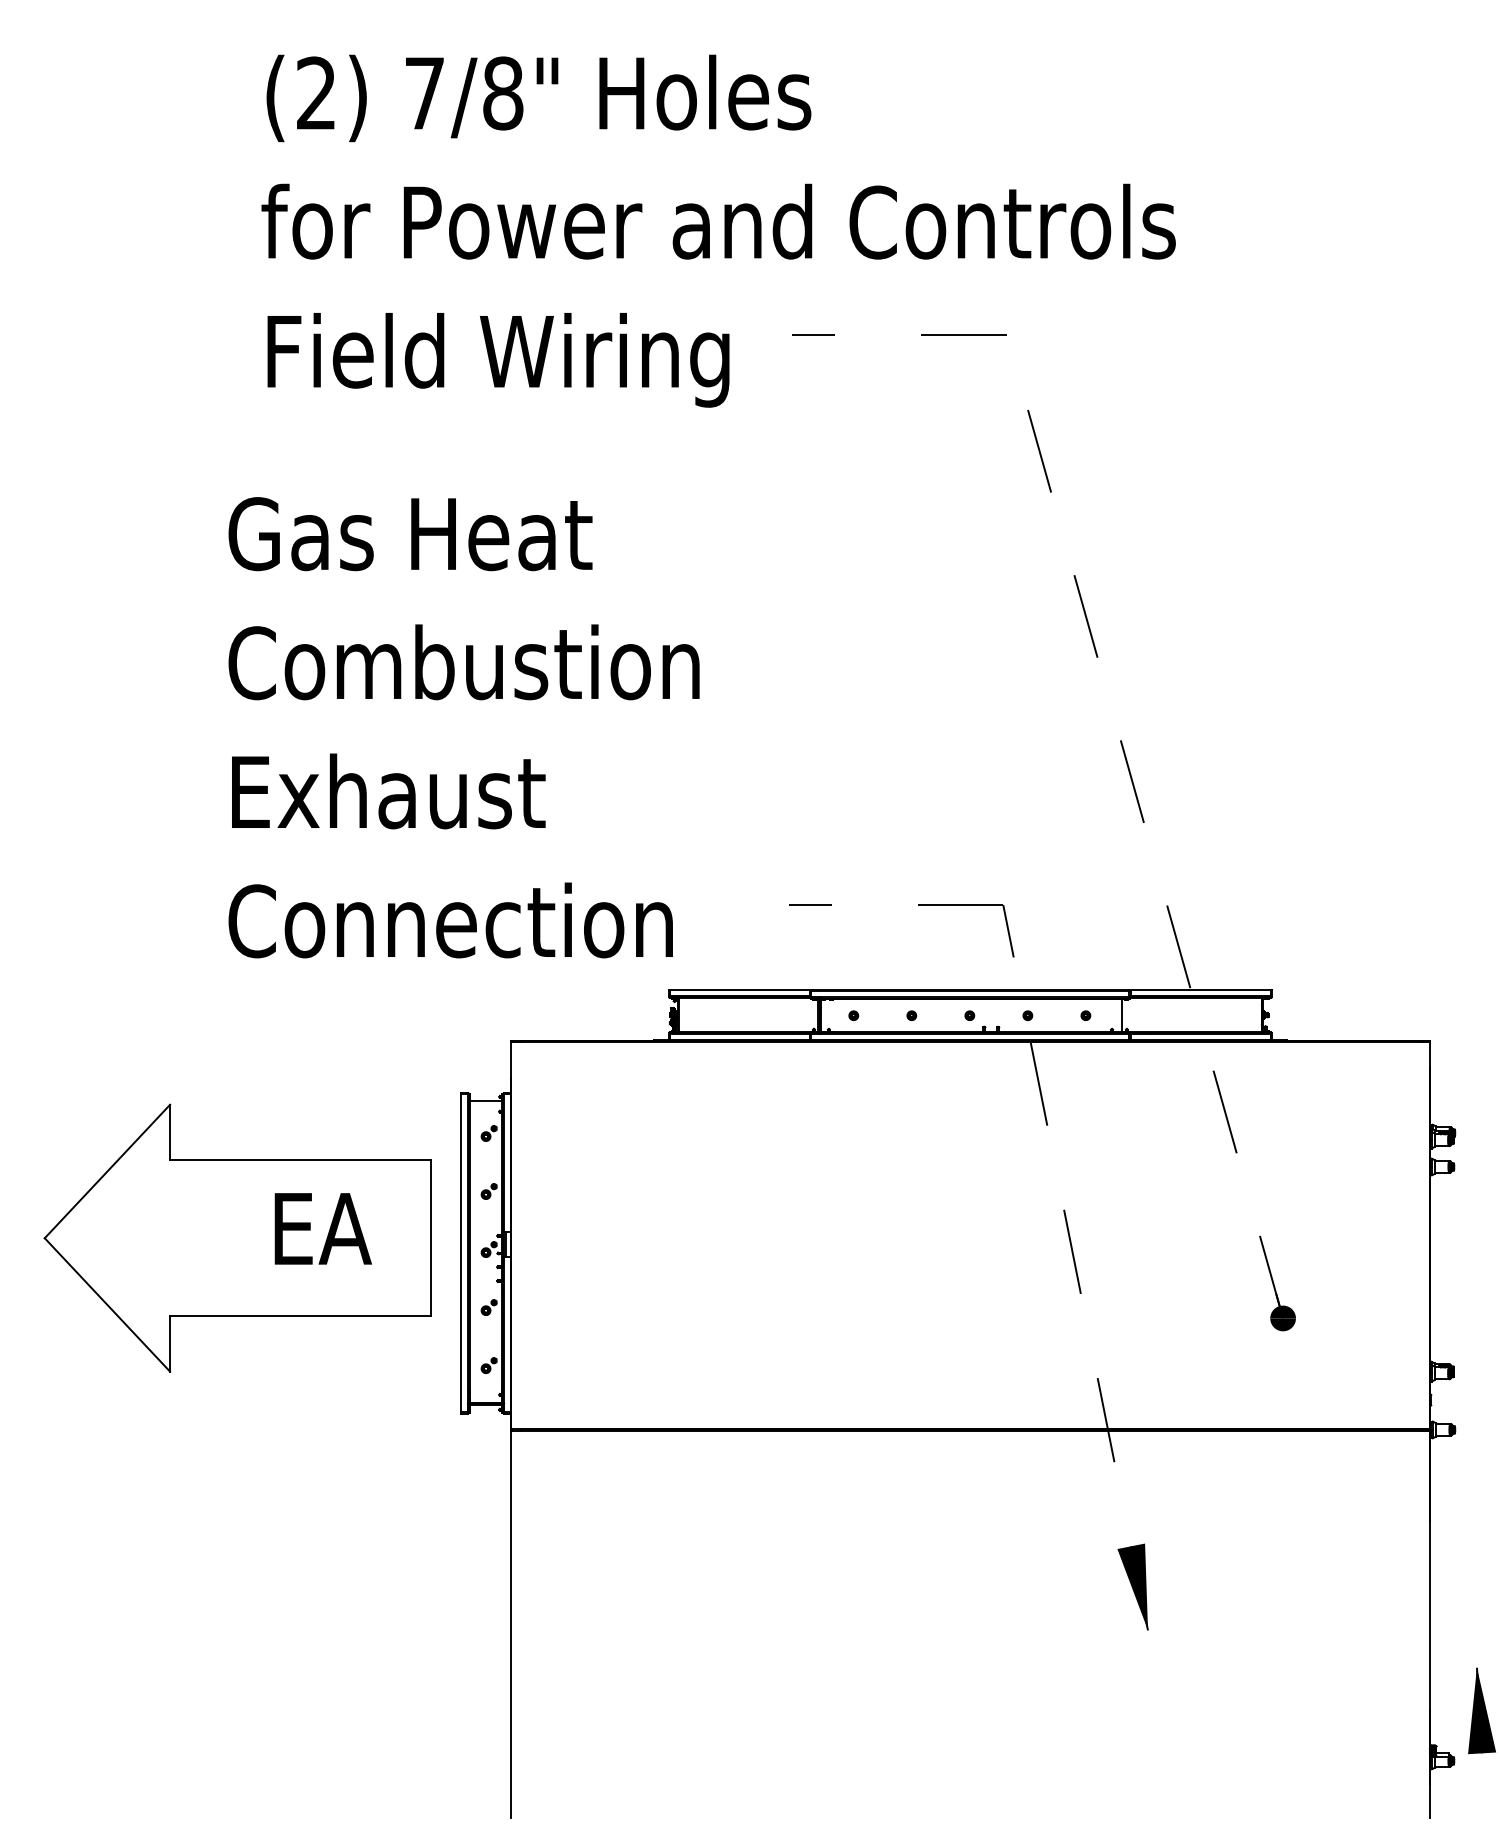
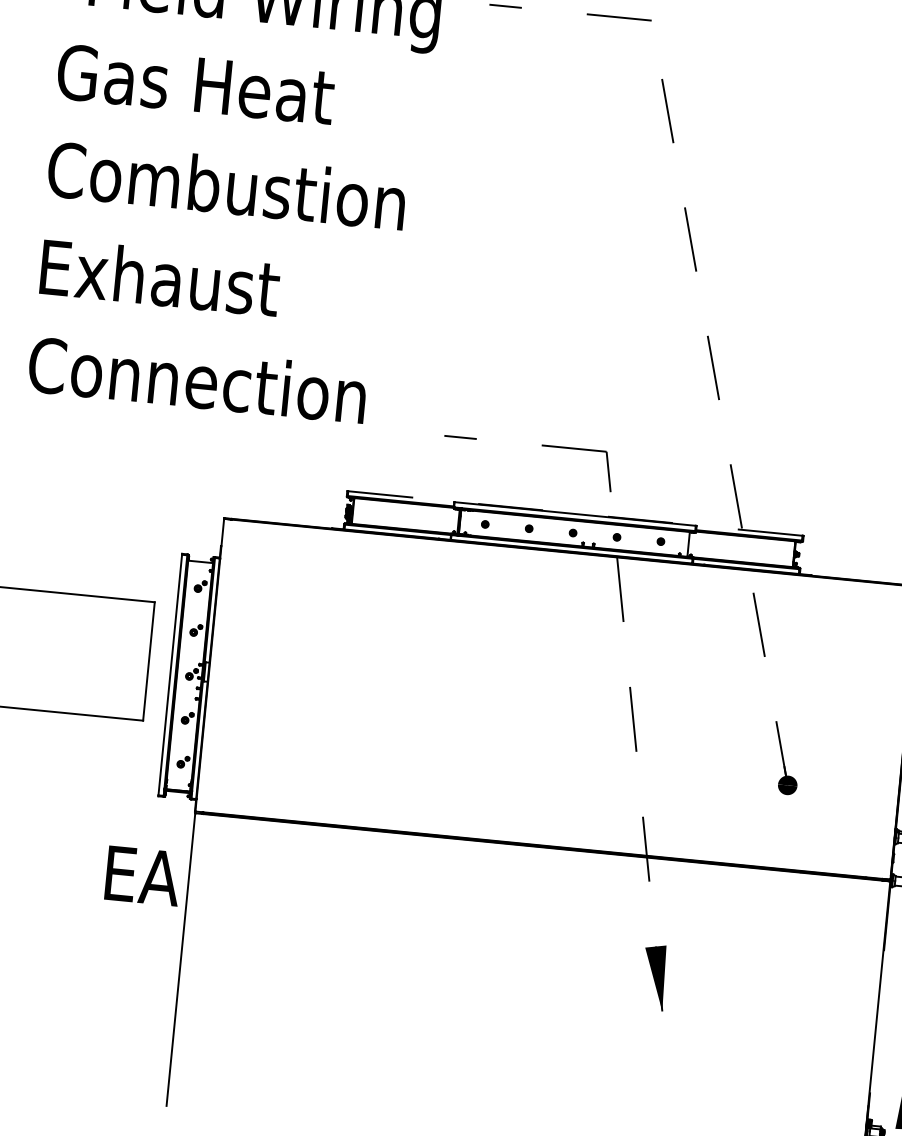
text: (463, 727) -> (221, 234), moved
line: (969, 989) -> (574, 513), solid -> dashed
text: (322, 1228) -> (142, 875), moved

